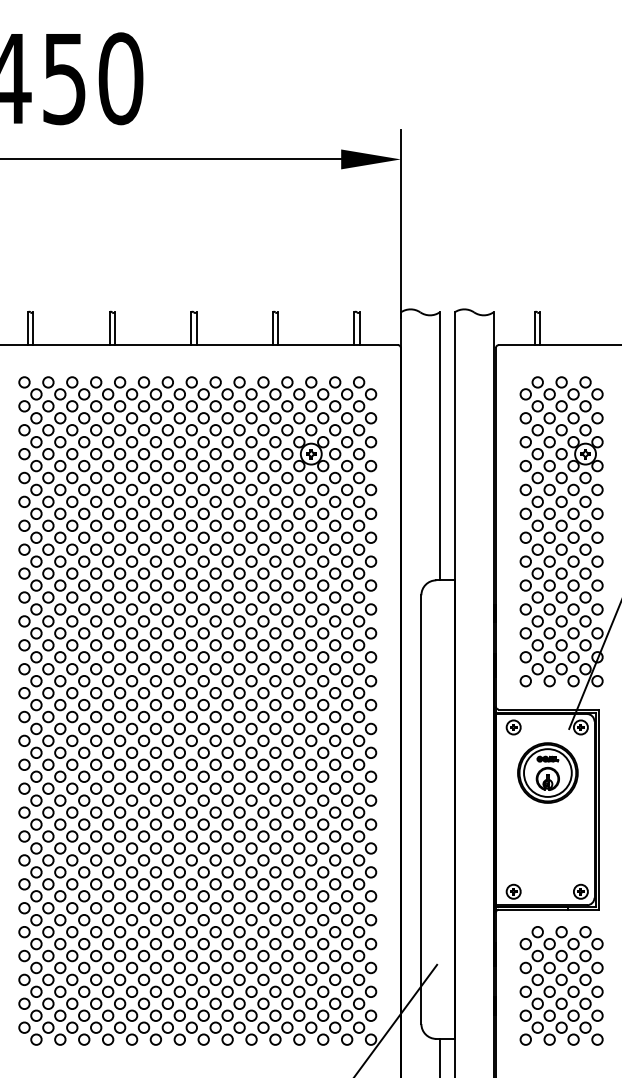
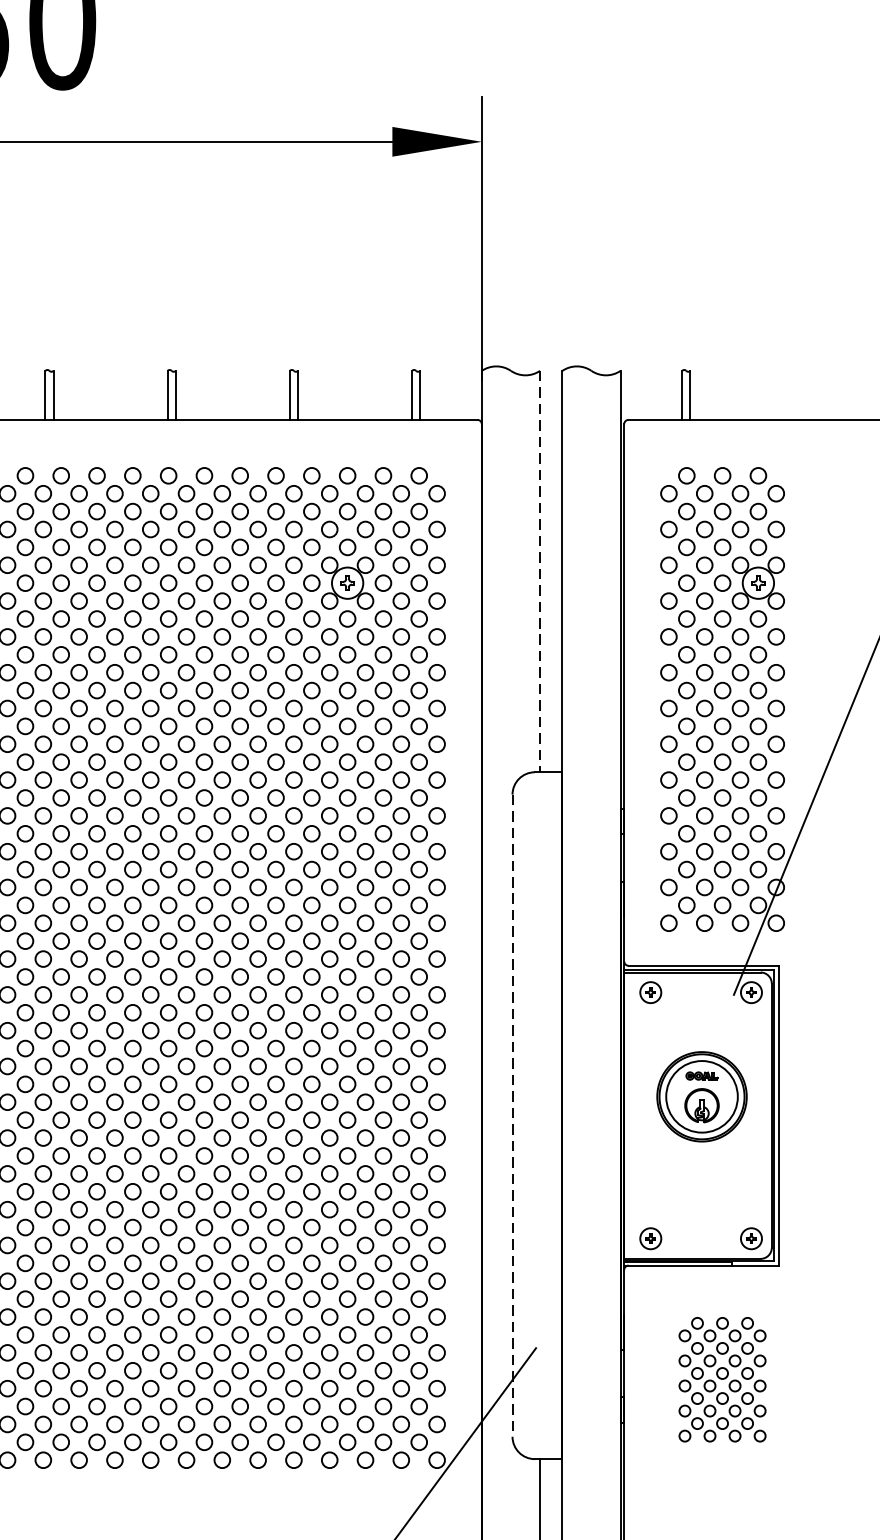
line: (439, 446) -> (539, 571), solid -> dashed
part: (547, 772) -> (701, 1096), moved
line: (421, 810) -> (512, 1116), solid -> dashed
part: (561, 985) -> (722, 1379), size x0.7

